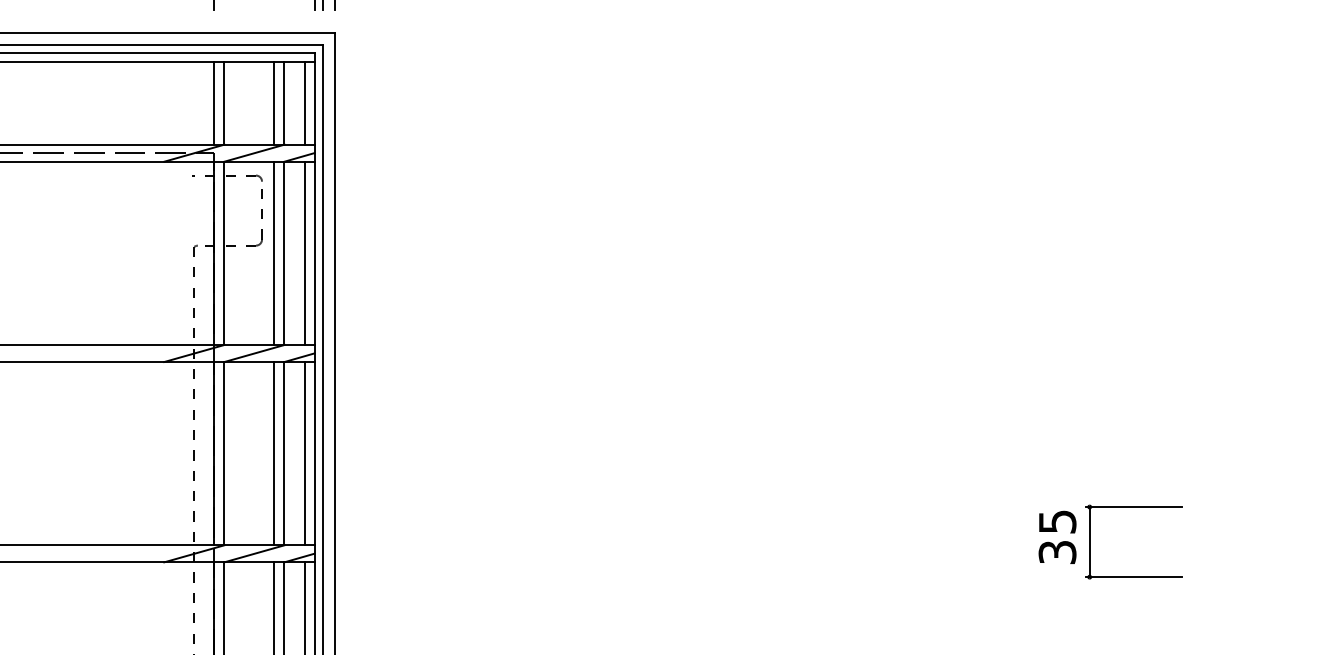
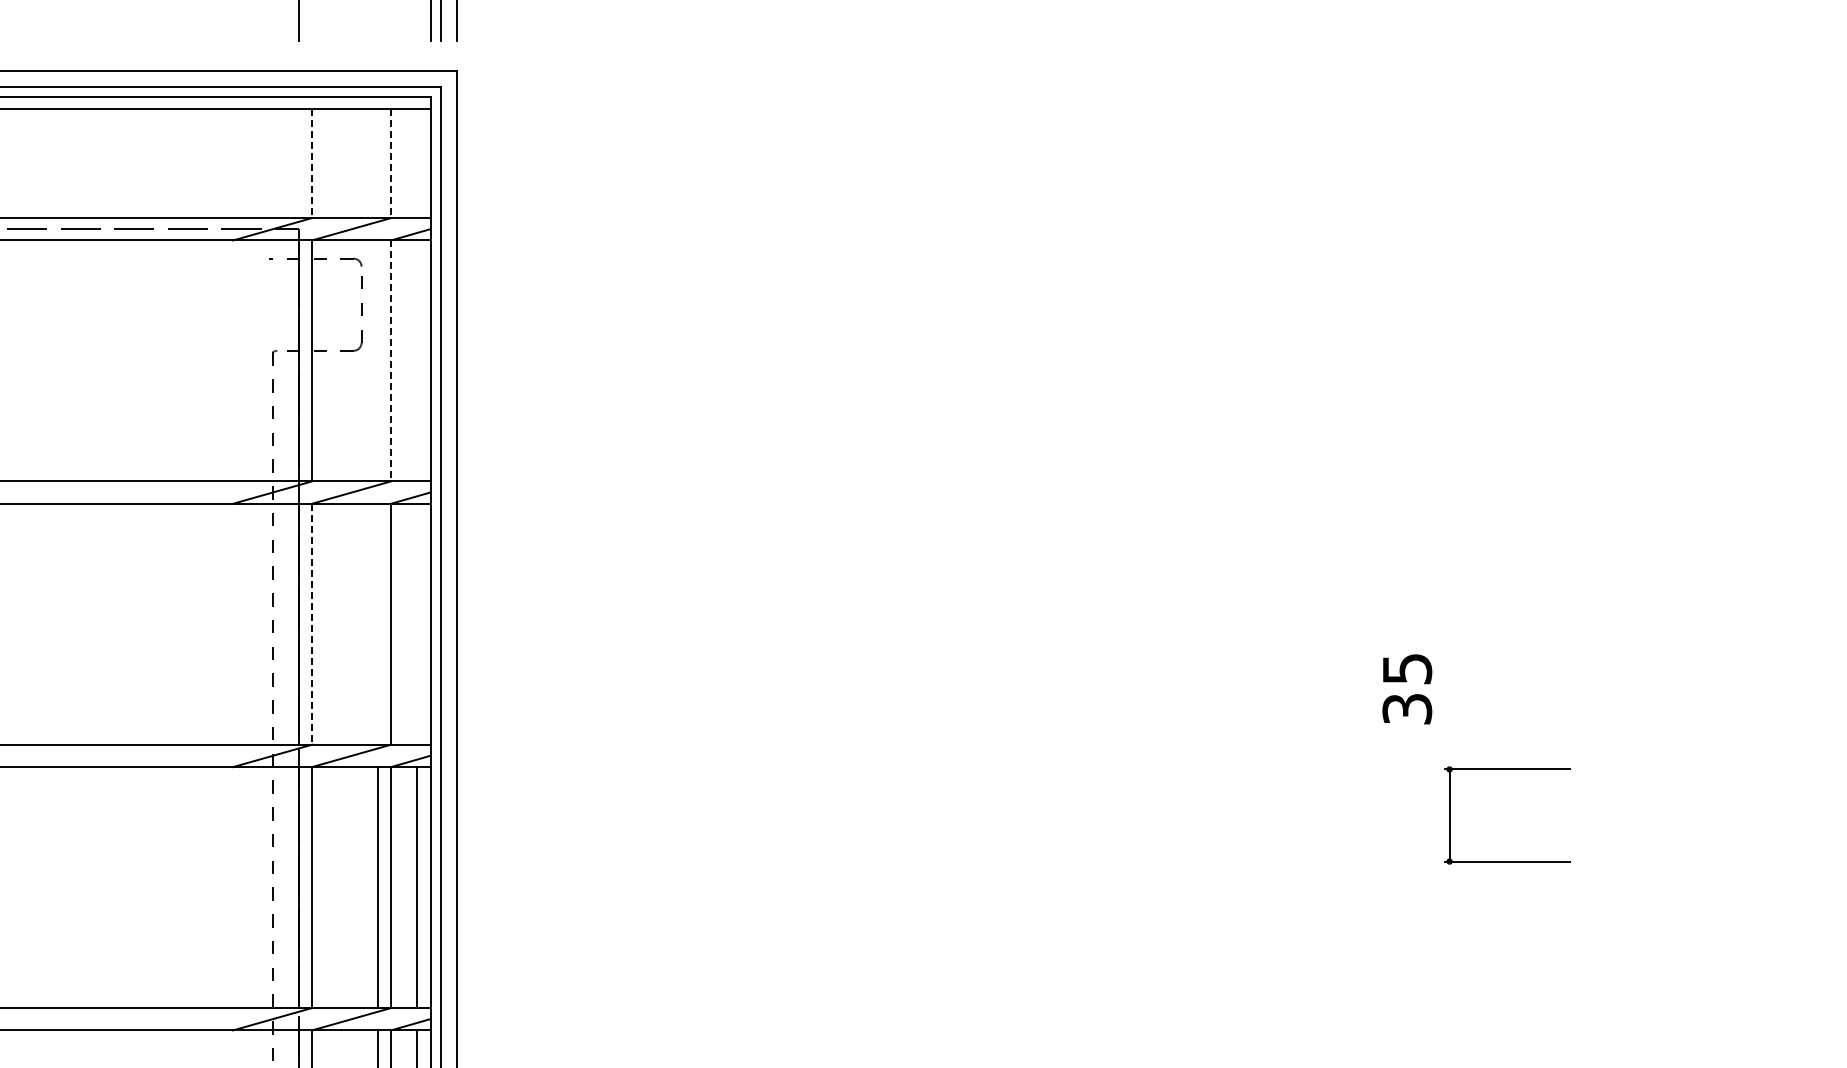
line: (214, 103) -> (298, 163), removed
line: (224, 103) -> (312, 164), solid -> dashed
line: (274, 103) -> (377, 163), removed
line: (284, 103) -> (391, 164), solid -> dashed
line: (304, 103) -> (417, 163), removed
line: (274, 253) -> (377, 360), removed
line: (284, 253) -> (391, 361), solid -> dashed
line: (304, 253) -> (417, 360), removed
line: (224, 453) -> (312, 624), solid -> dashed
line: (274, 453) -> (377, 623), removed
line: (304, 453) -> (417, 623), removed
part: (1133, 507) -> (1507, 769), moved
text: (1057, 537) -> (1407, 689), moved

